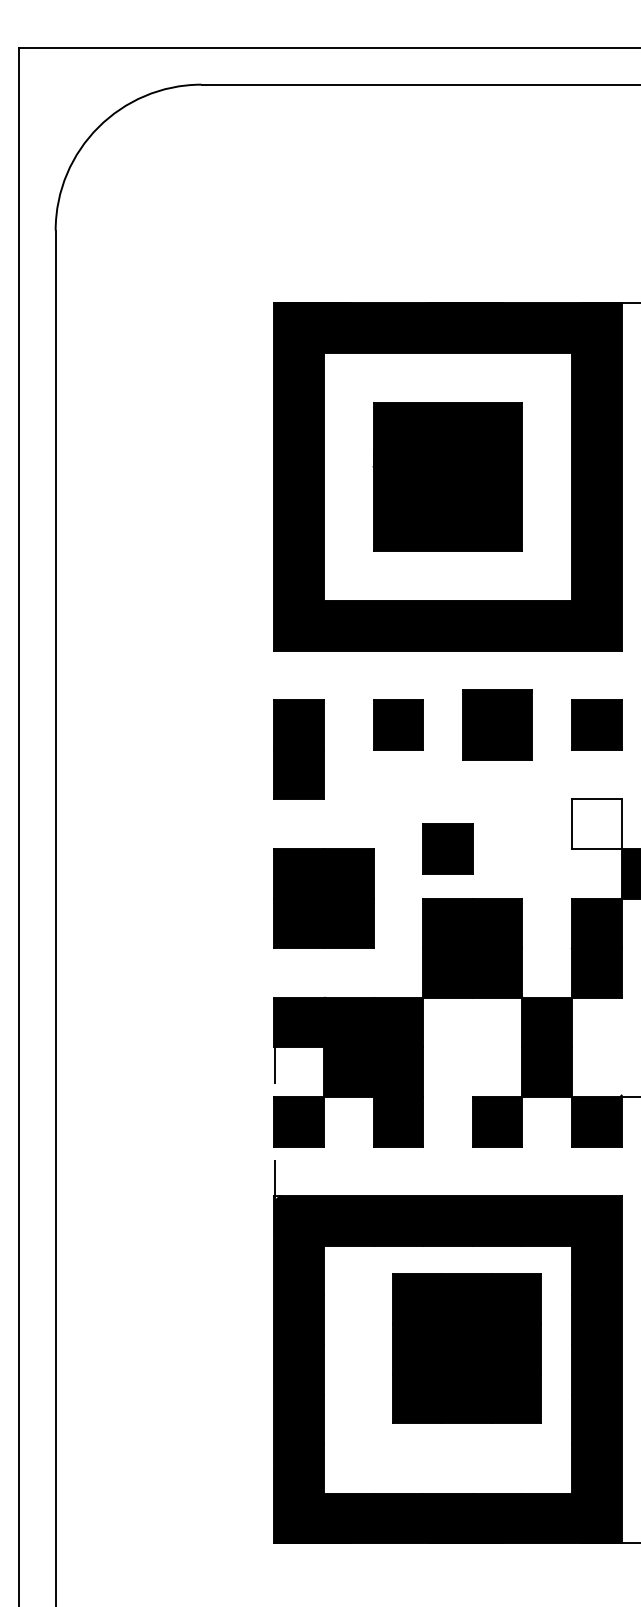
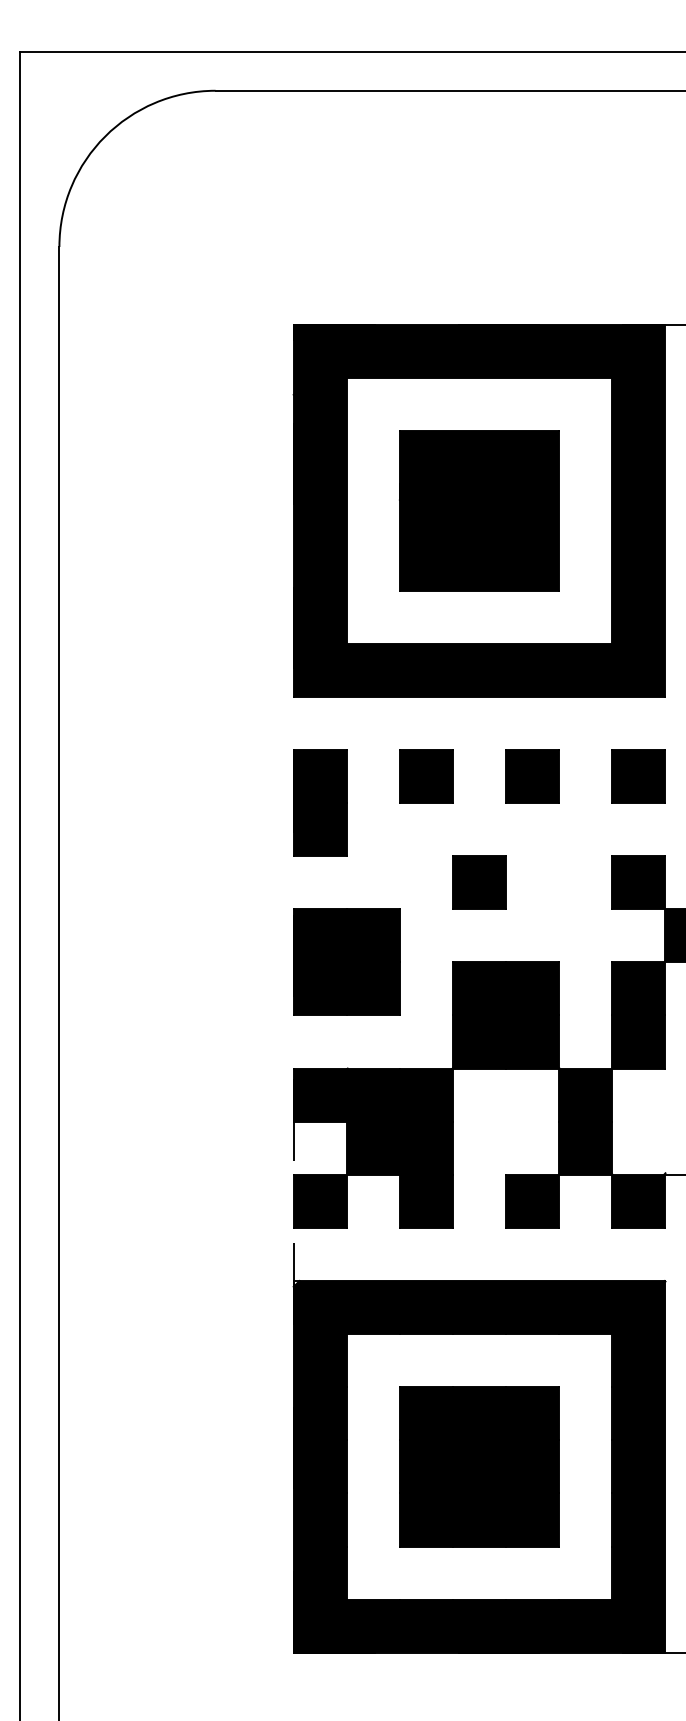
part: (497, 724) -> (532, 775), size x0.71
fill: (596, 824) -> (638, 882), added
part: (447, 848) -> (478, 881), moved
part: (466, 1348) -> (478, 1466), moved

